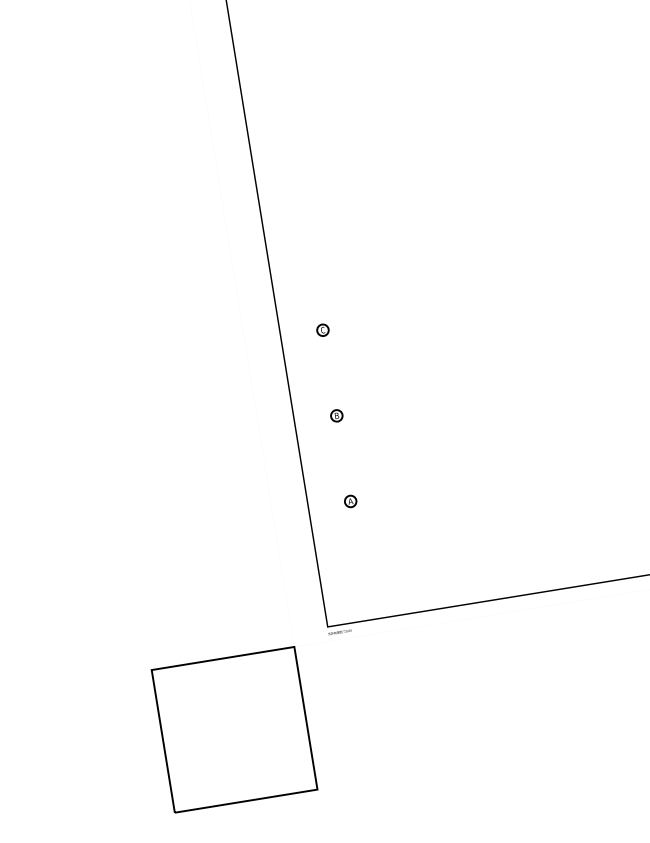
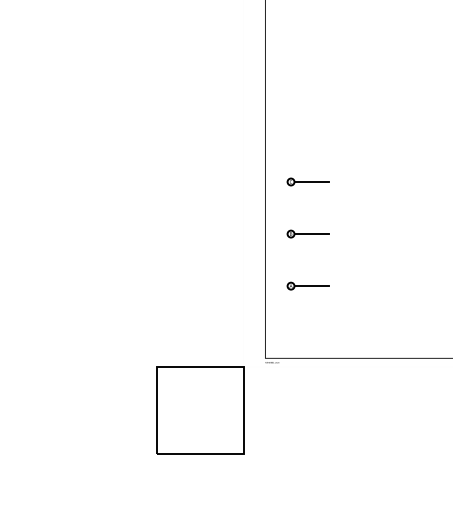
line: (356, 325) -> (311, 182), added
line: (370, 411) -> (311, 234), added
line: (384, 496) -> (311, 286), added

